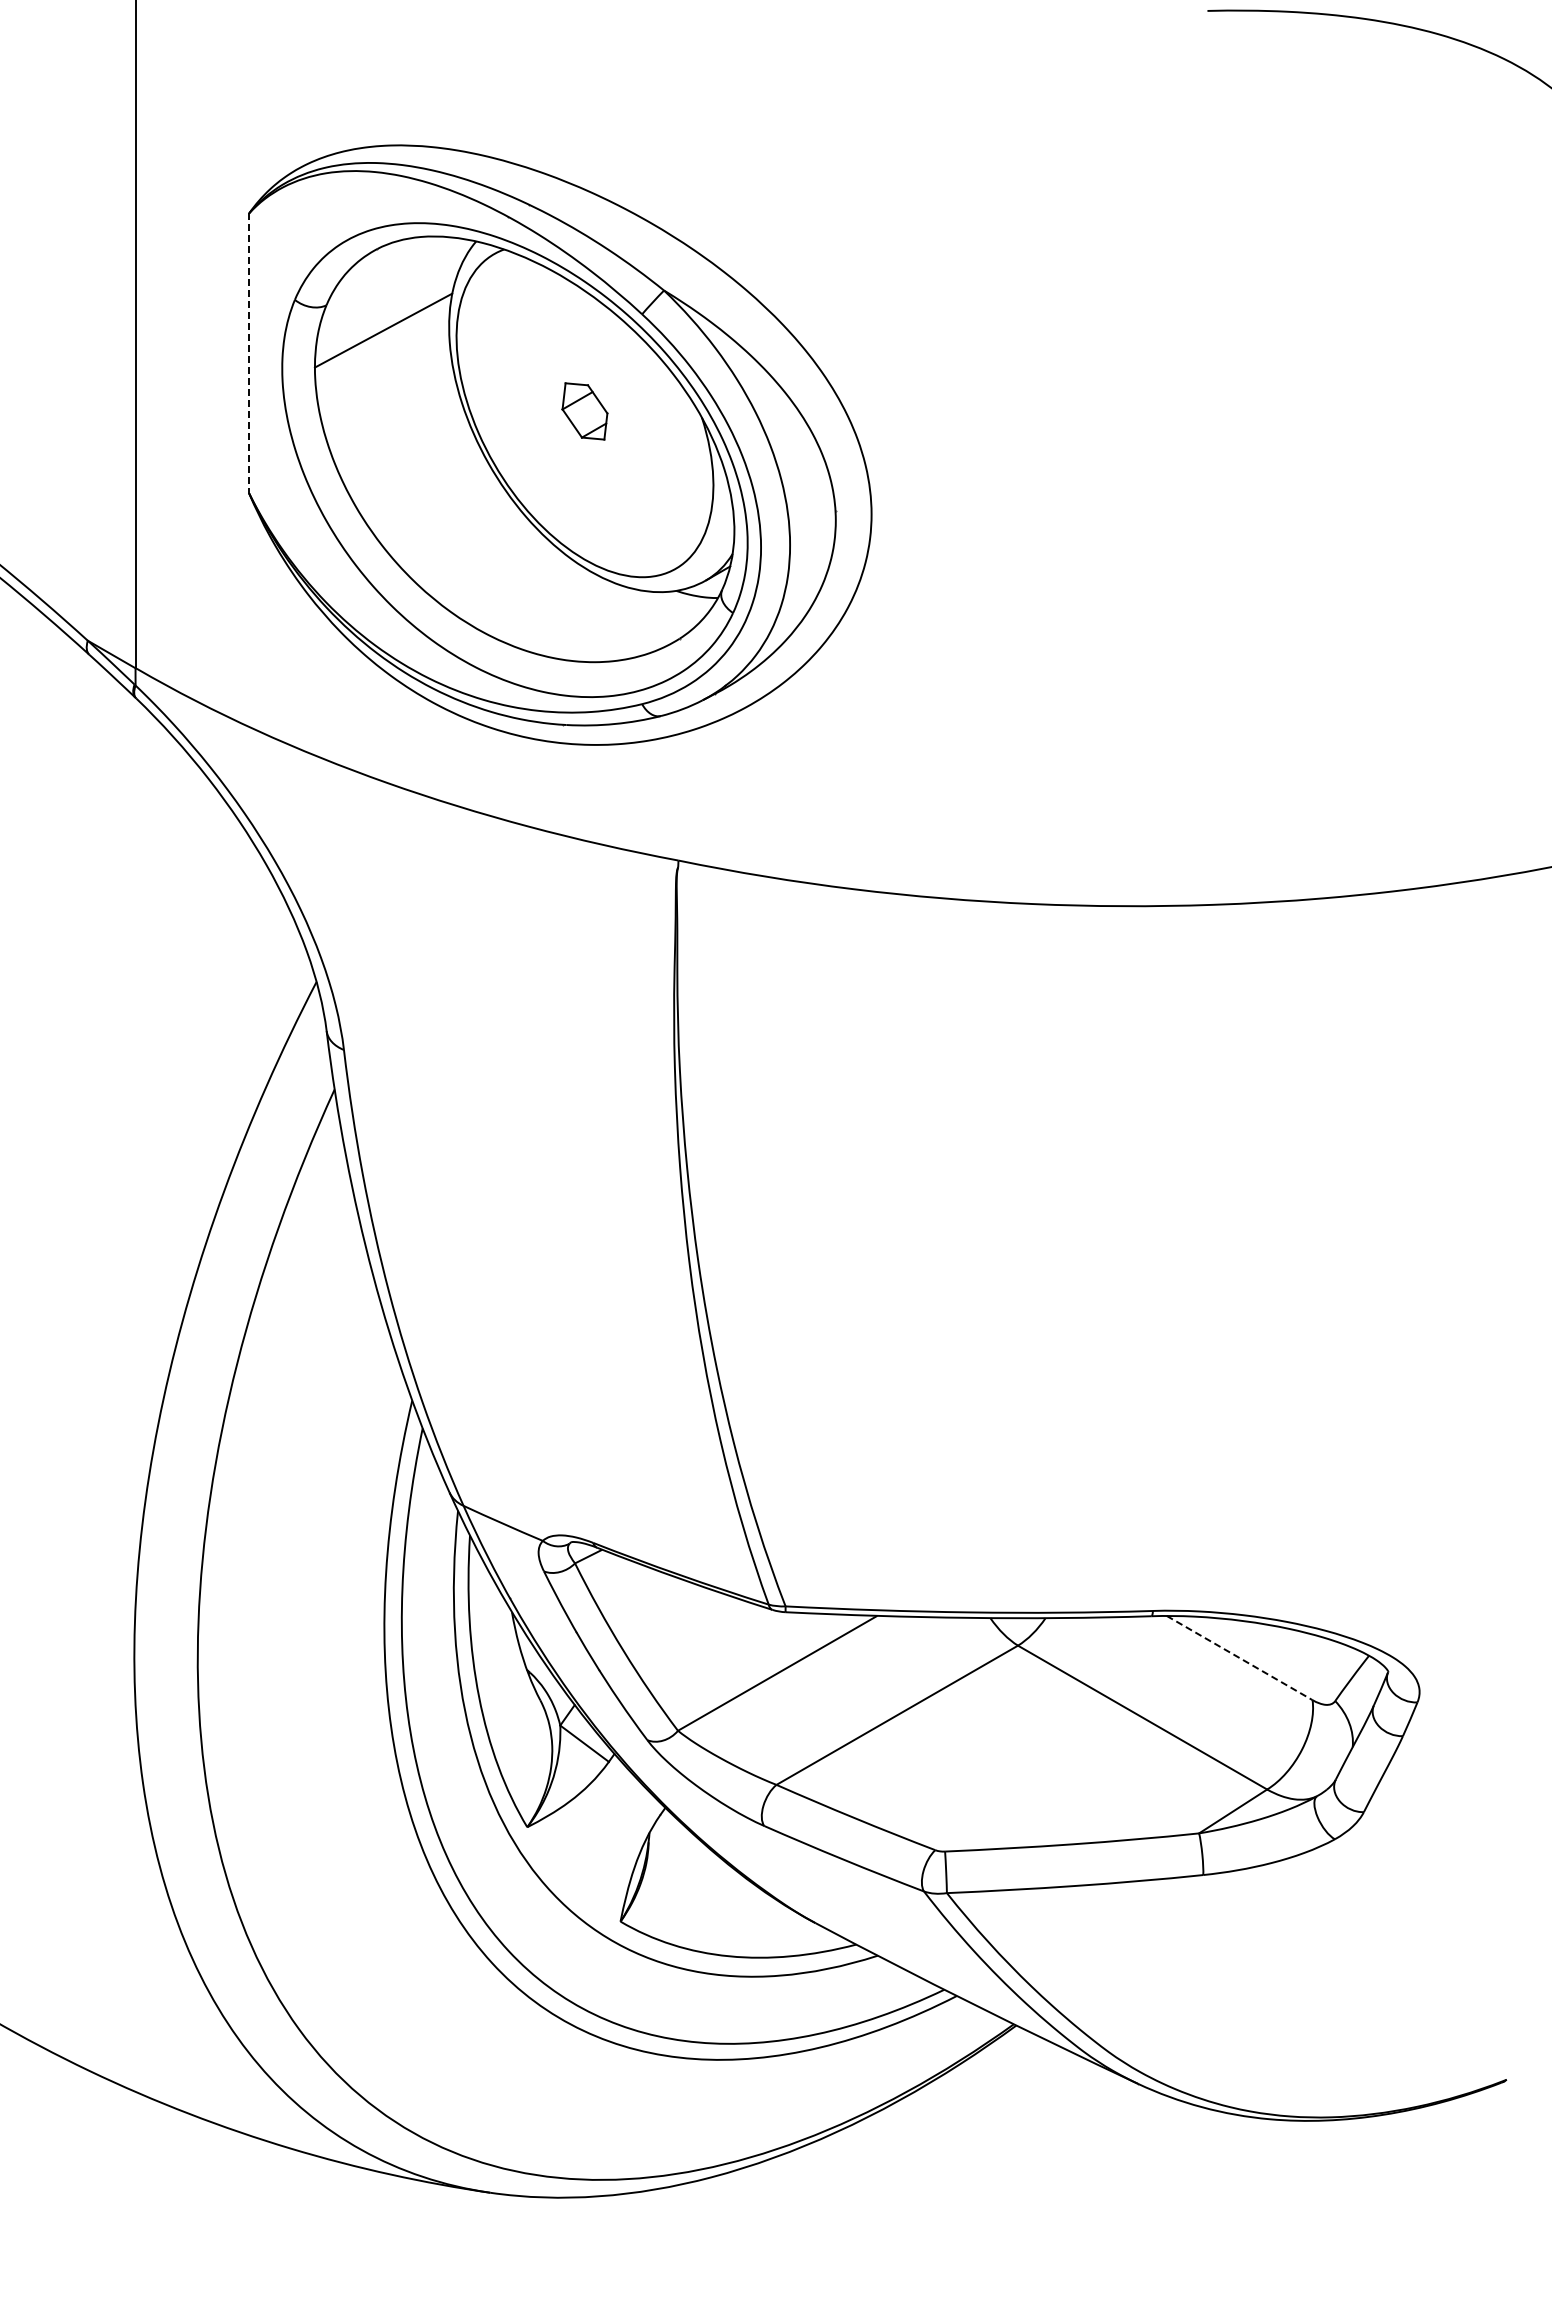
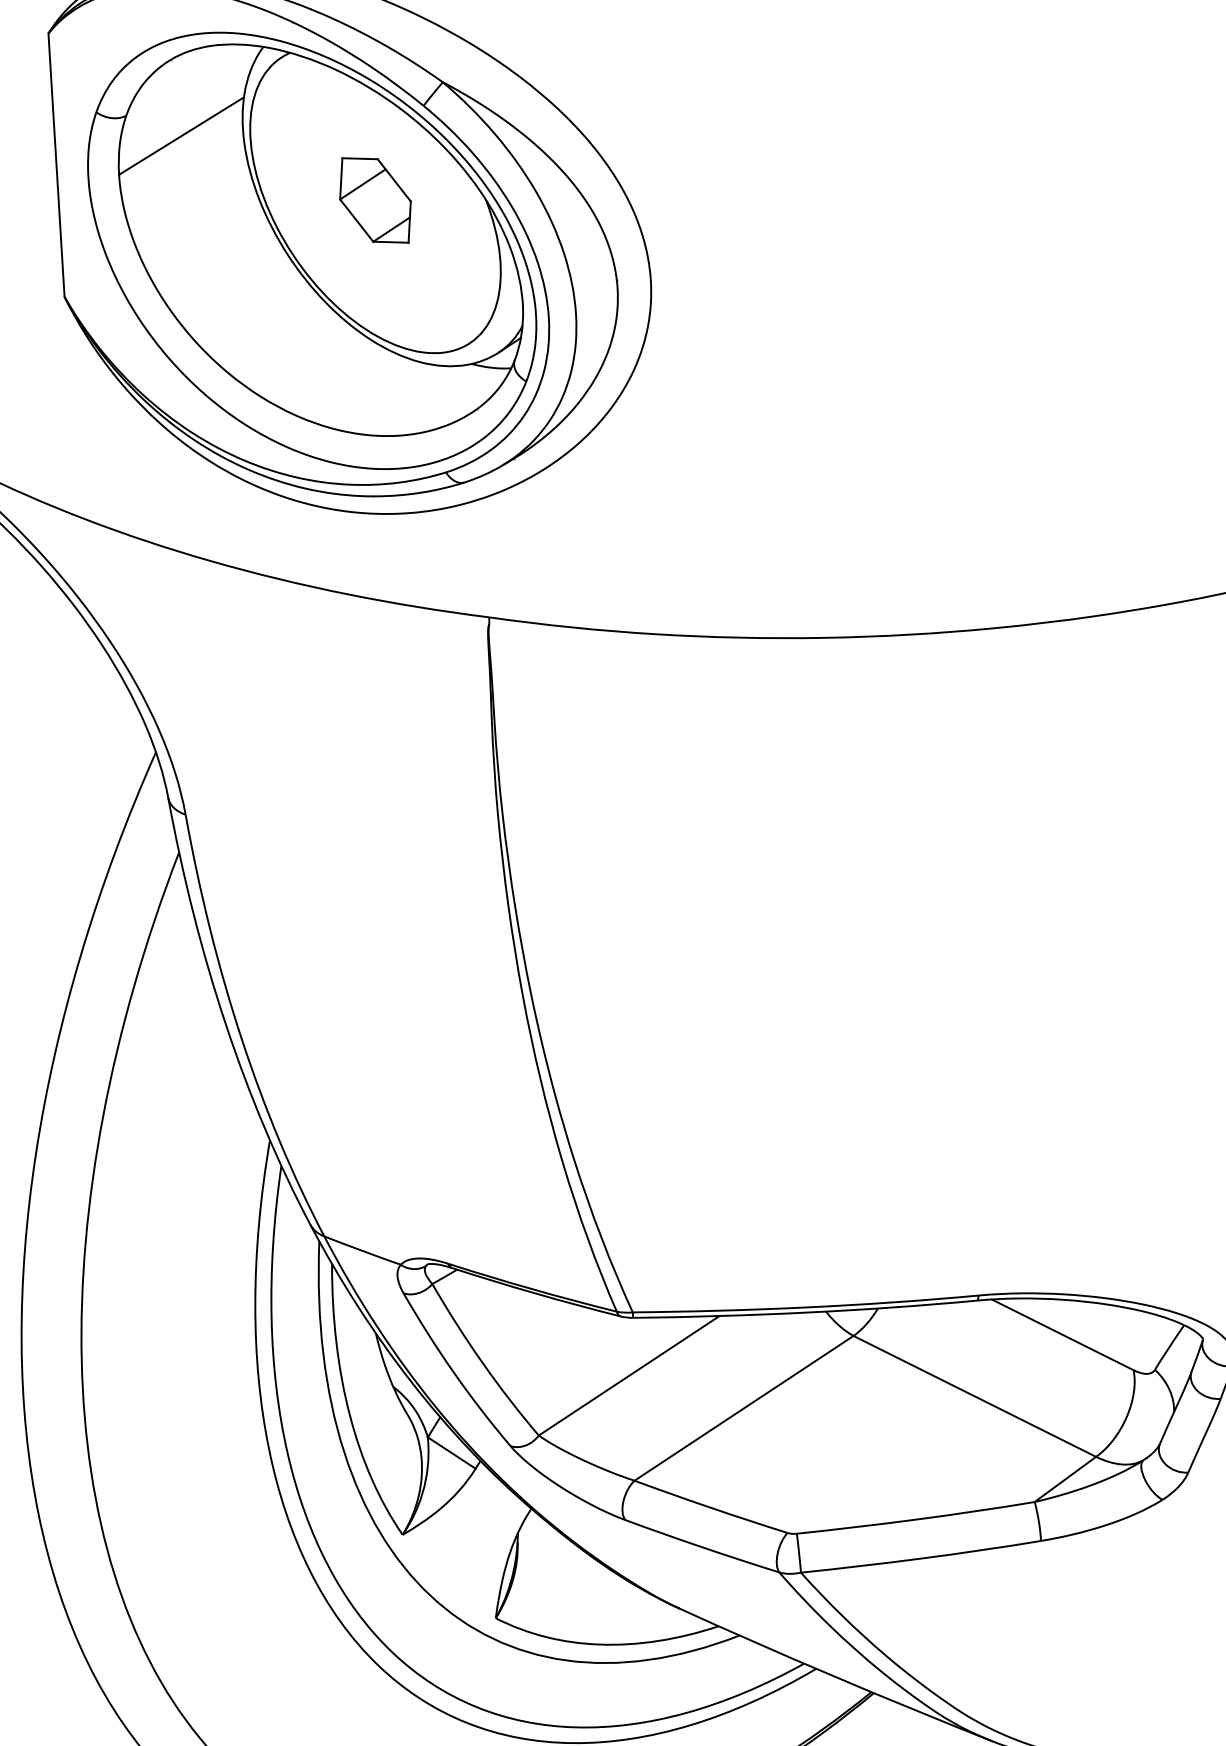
line: (249, 353) -> (56, 165), dashed -> solid
part: (584, 411) -> (375, 200), size x1.67
line: (1240, 1658) -> (1063, 1335), dashed -> solid

